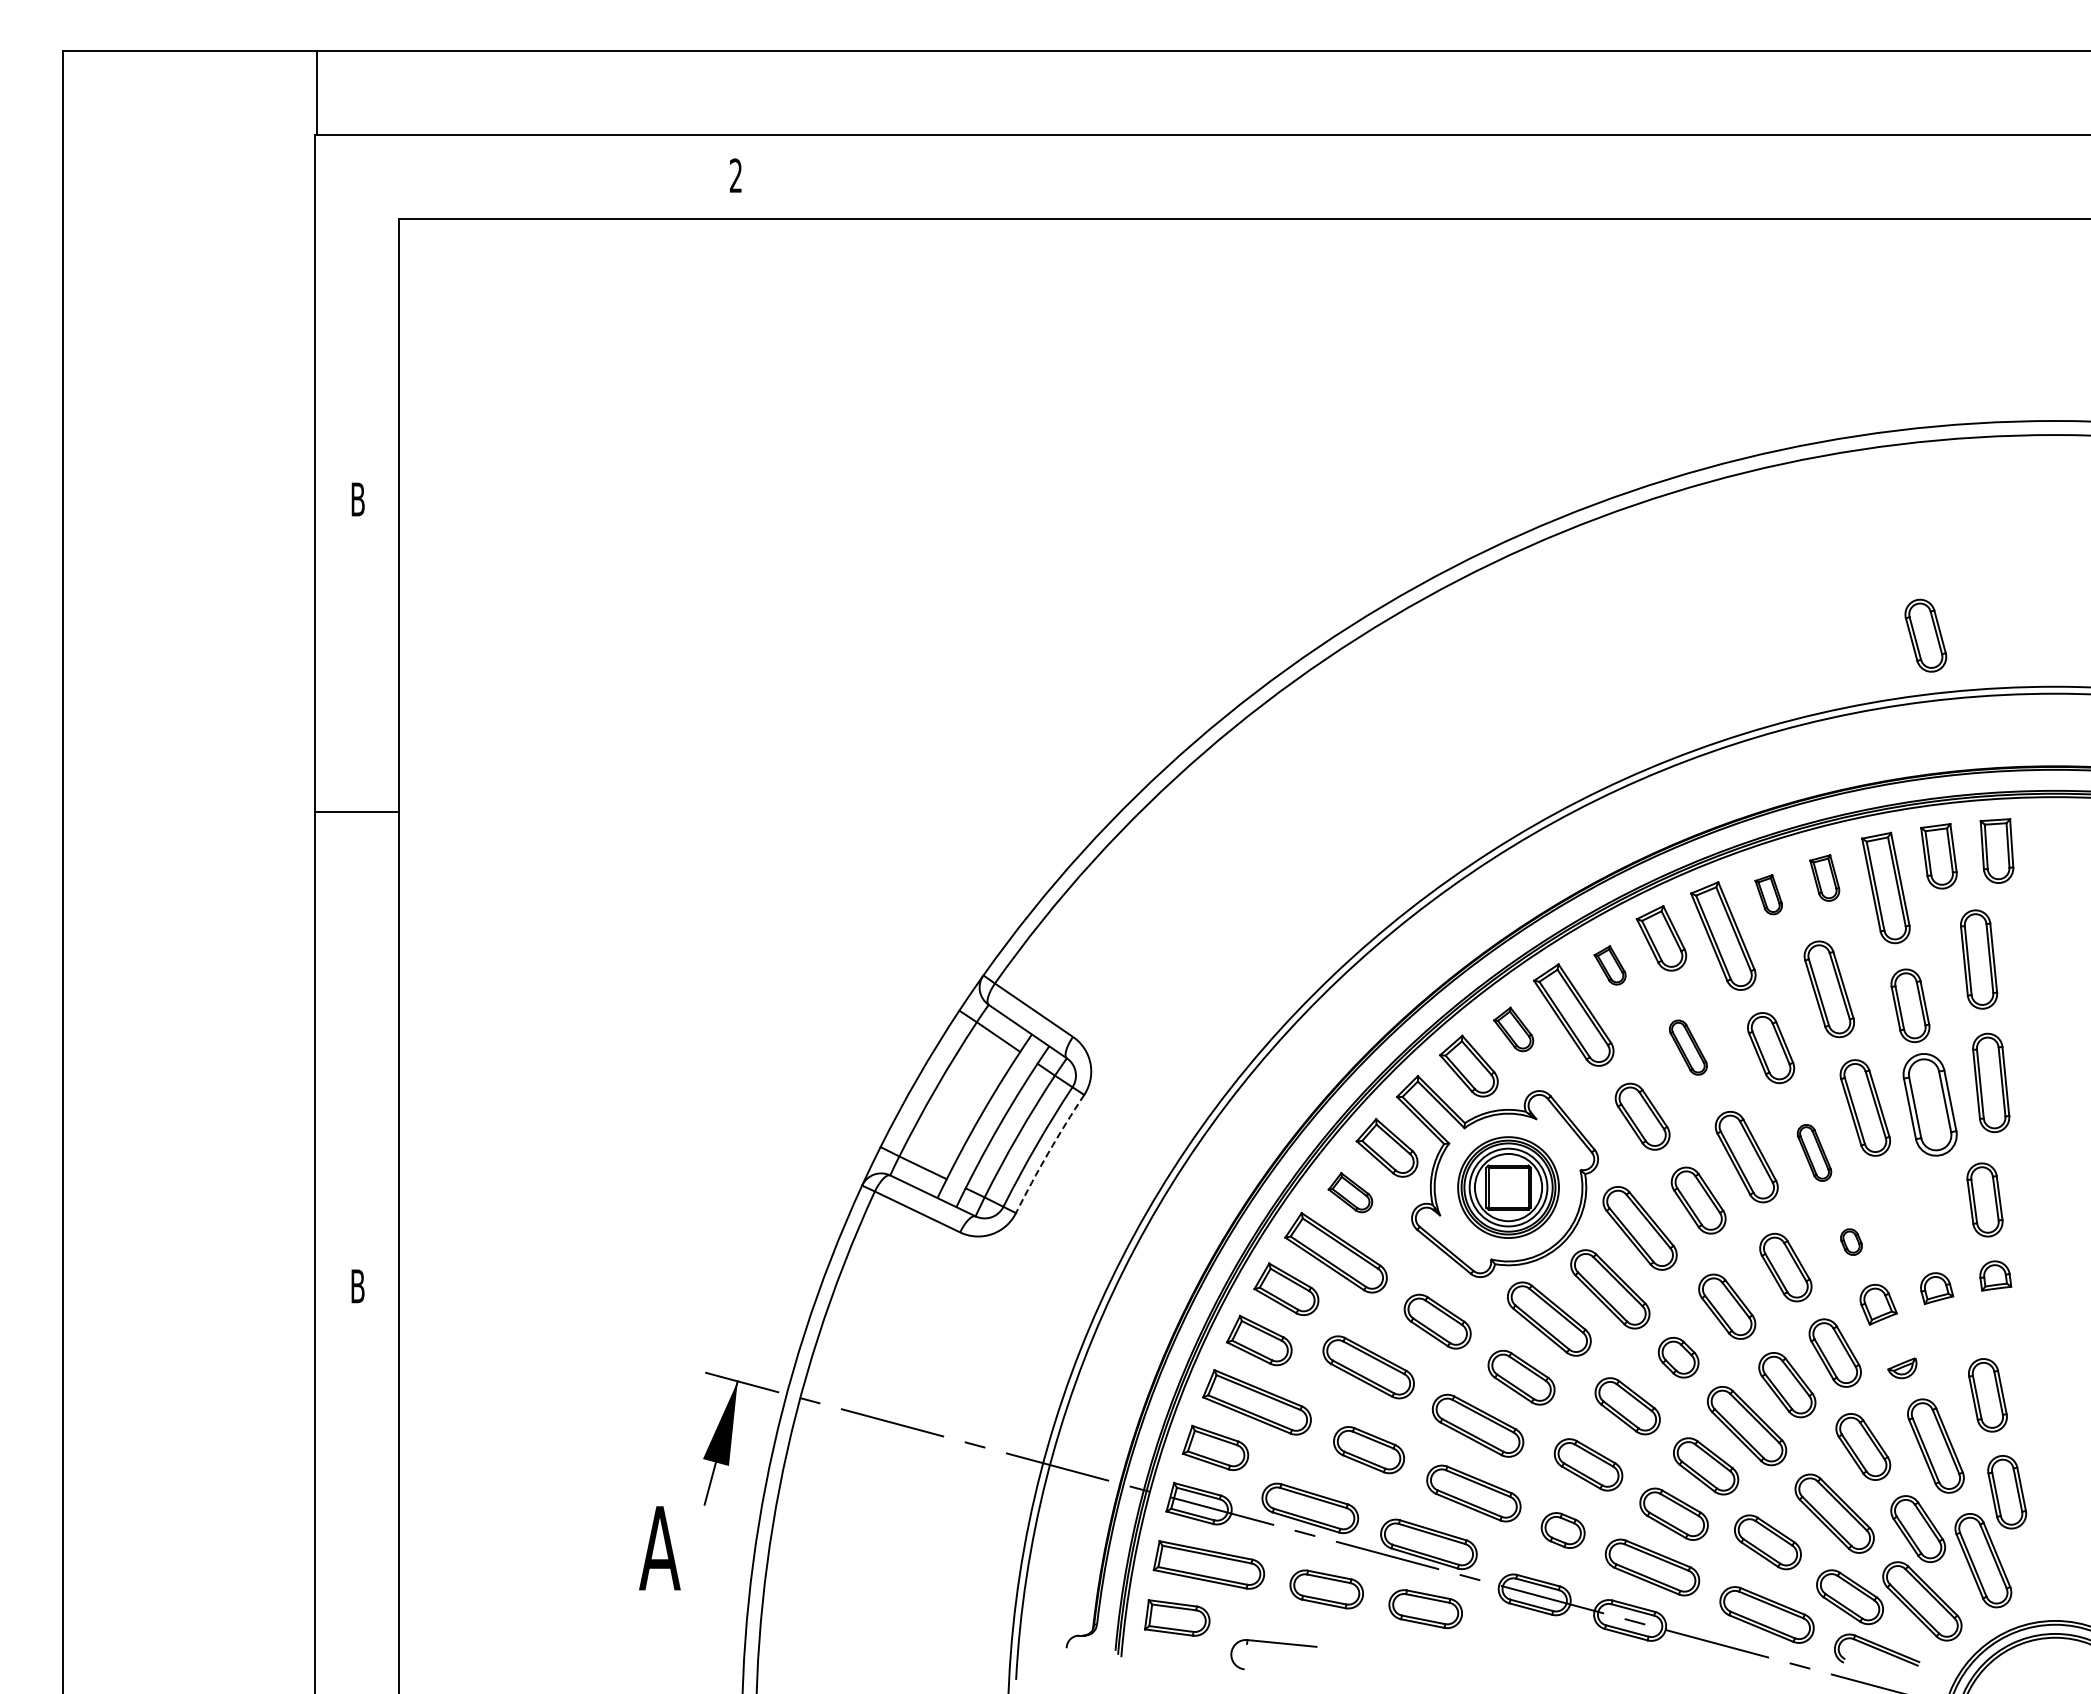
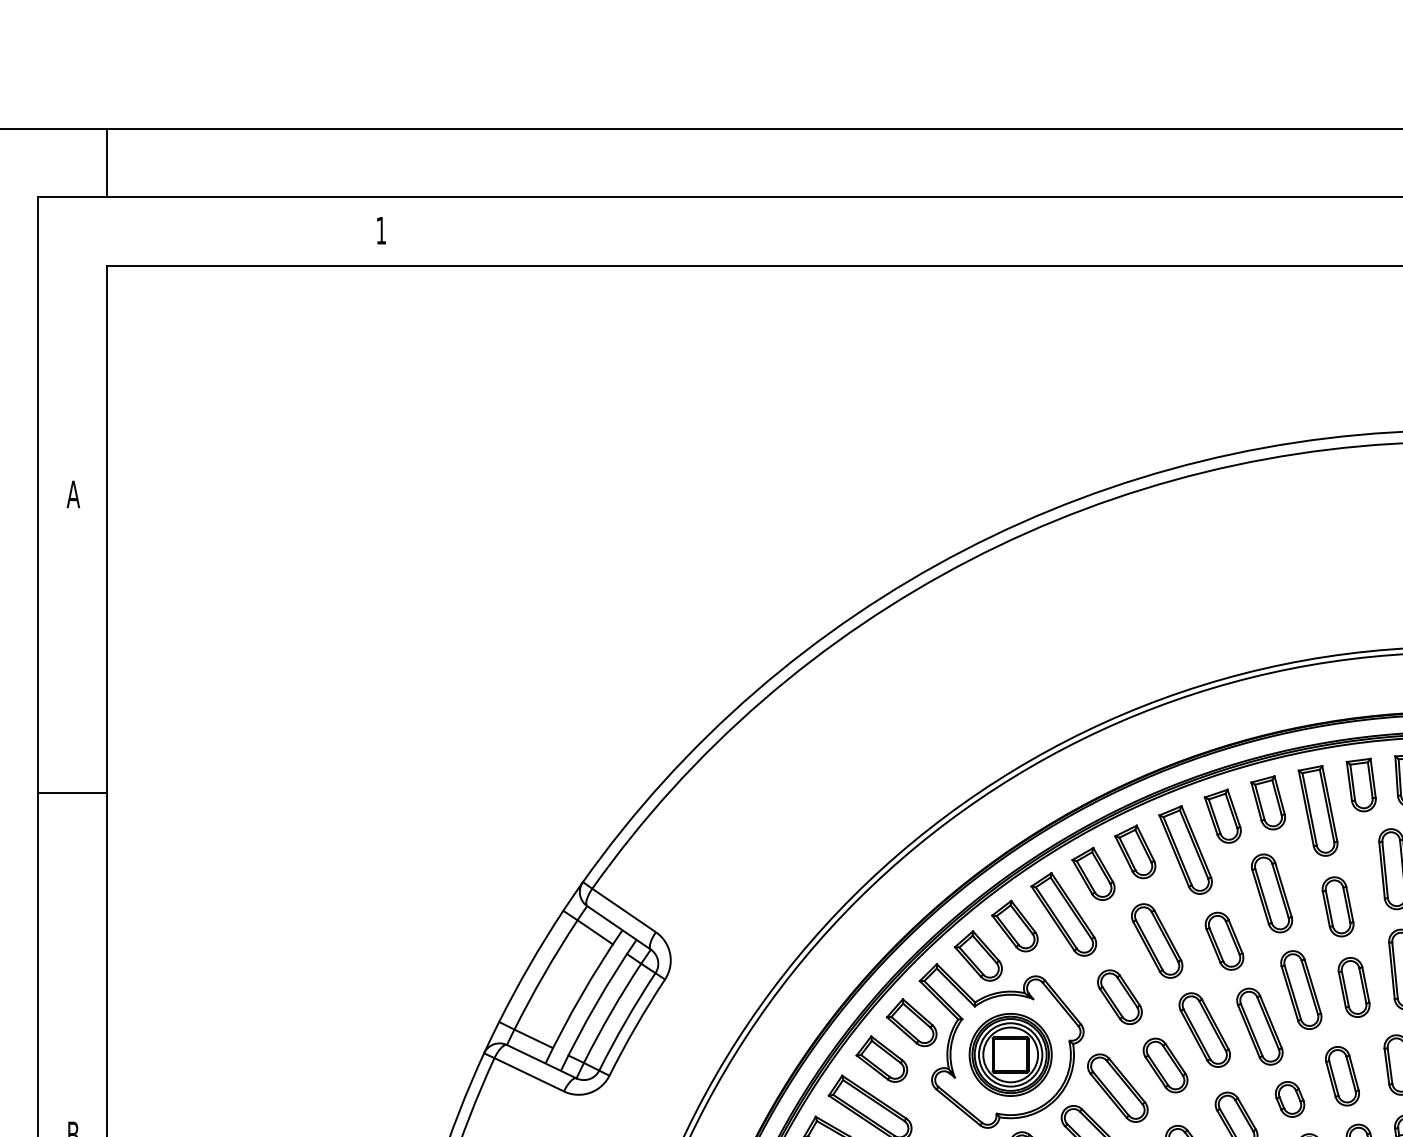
line: (316, 92) -> (106, 162), moved
text: (735, 175) -> (380, 230), 2 -> 1
text: (357, 499) -> (73, 494), B -> A
part: (1925, 635) -> (1342, 1076), moved
line: (356, 811) -> (72, 792), moved
part: (1824, 877) -> (1268, 802), size x1.43
part: (1768, 894) -> (1222, 816), size x1.67
part: (1609, 965) -> (1092, 874), size x1.67
part: (1513, 1029) -> (1014, 926), size x1.43
part: (1688, 1047) -> (1157, 940), size x1.67
part: (1929, 1104) -> (1353, 987), size x0.71
part: (1814, 1152) -> (1259, 1026), size x1.67
arc: (1048, 1153) -> (635, 1027), dashed -> solid
part: (1350, 1192) -> (881, 1058), size x1.43
part: (1851, 1241) -> (1290, 1098), size x1.67

